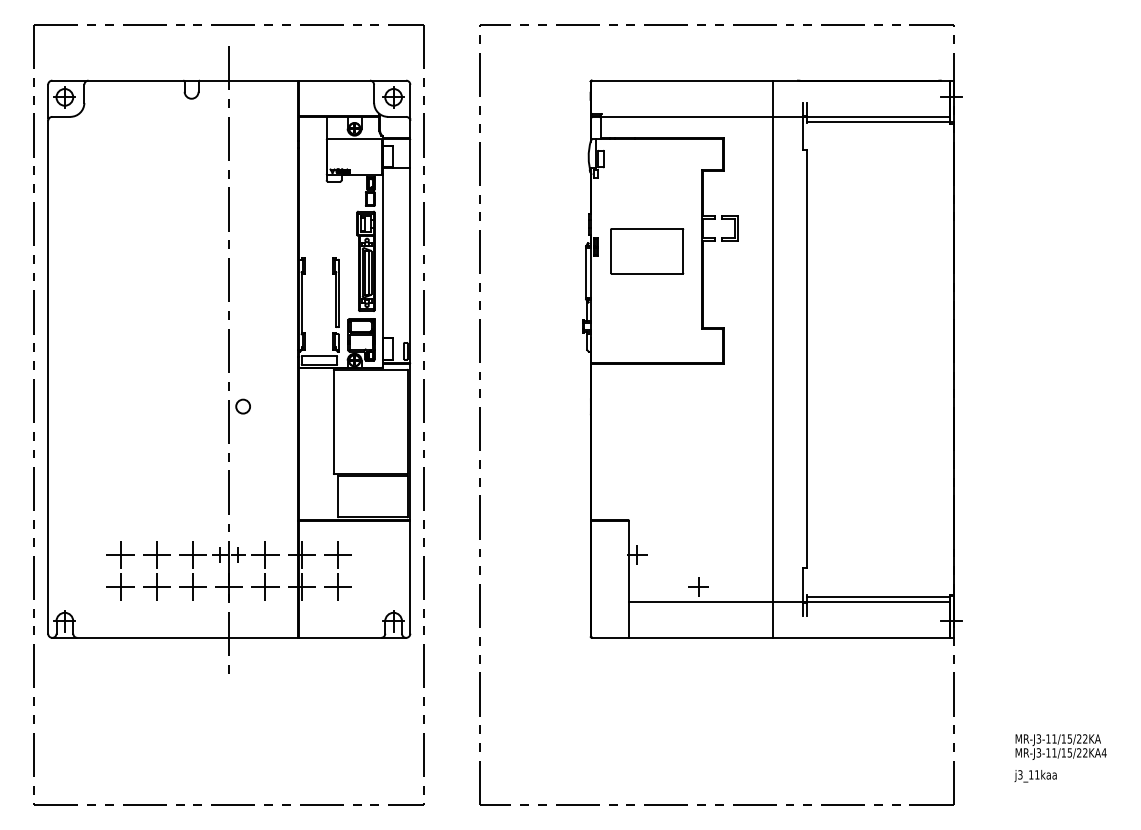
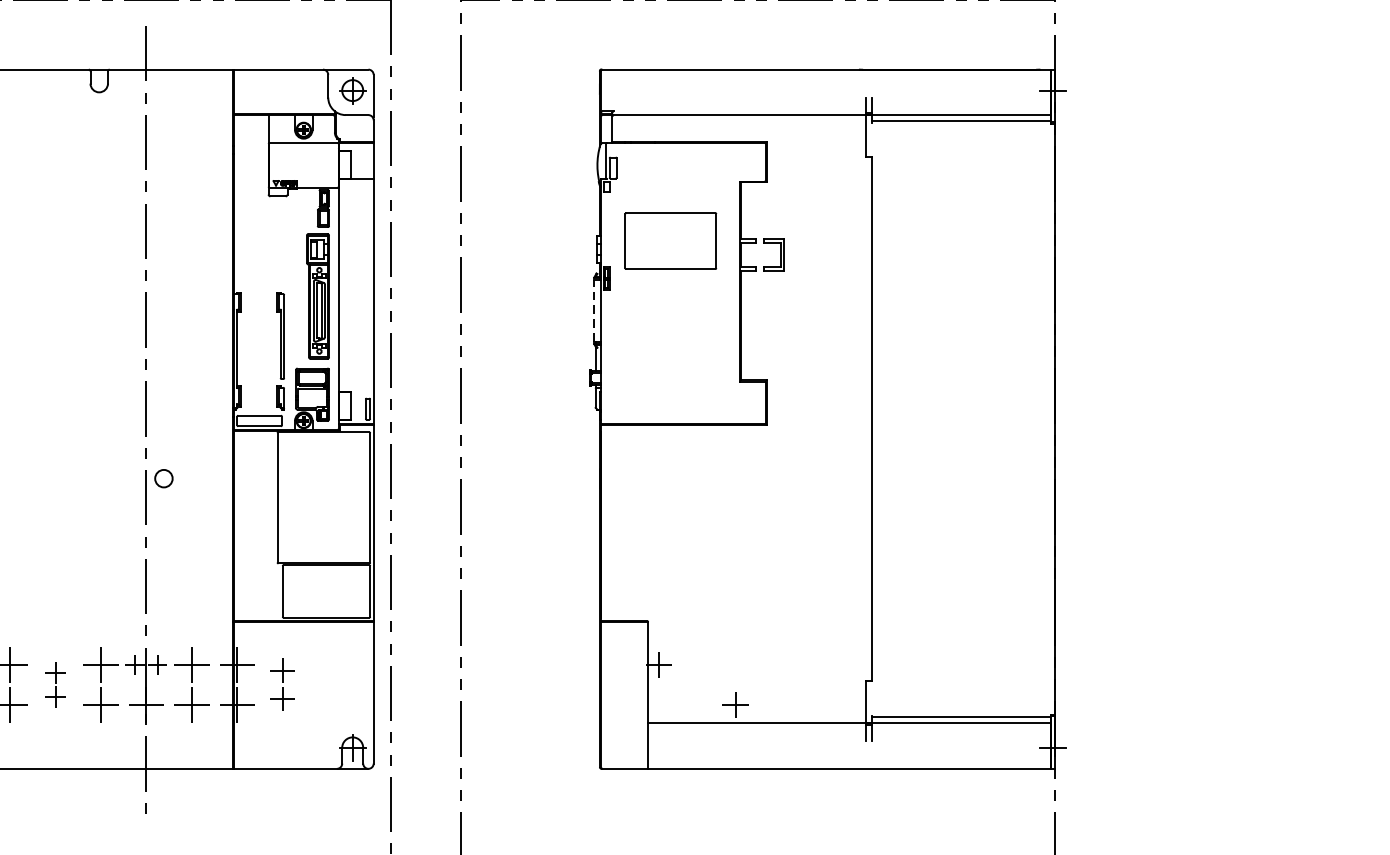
part: (647, 251) -> (671, 241), moved
line: (586, 272) -> (594, 310), solid -> dashed
line: (772, 358) -> (828, 418), removed
part: (156, 570) -> (55, 684), size x0.6
part: (337, 570) -> (282, 684), size x0.7

